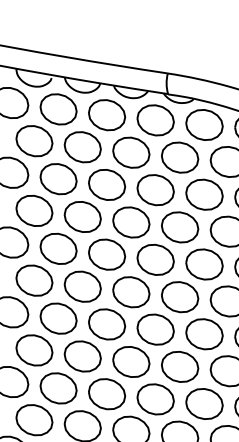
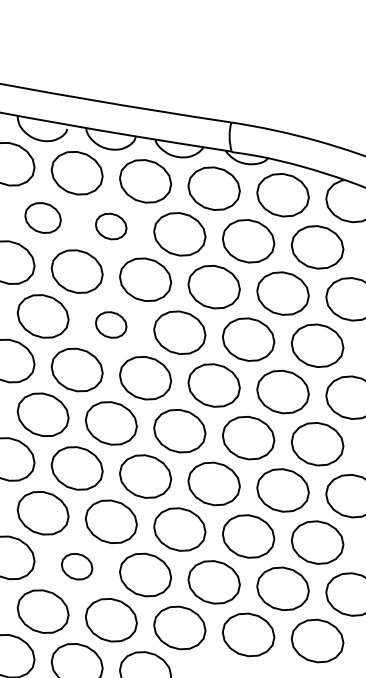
part: (33, 140) -> (42, 217), size x0.7
part: (82, 147) -> (110, 226), size x0.6
part: (82, 216) -> (110, 324), size x0.6
part: (58, 388) -> (76, 566), size x0.6

